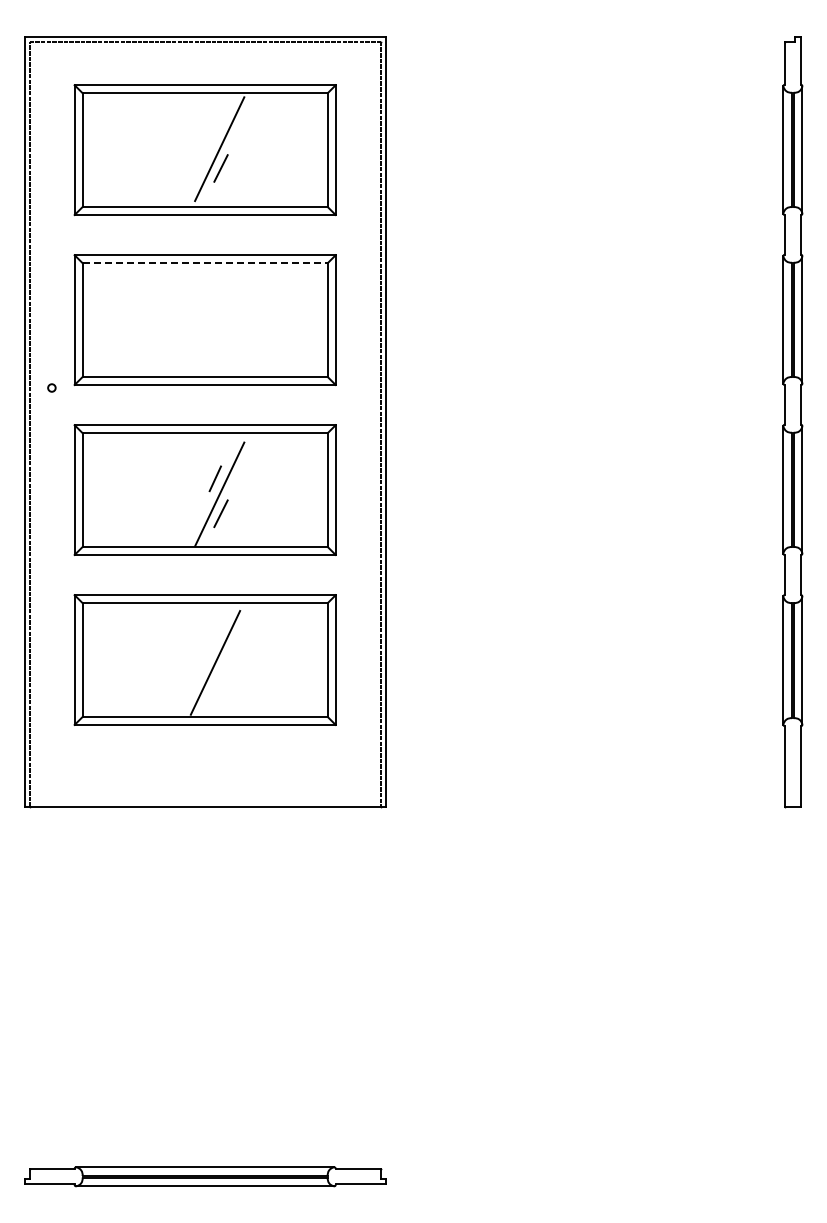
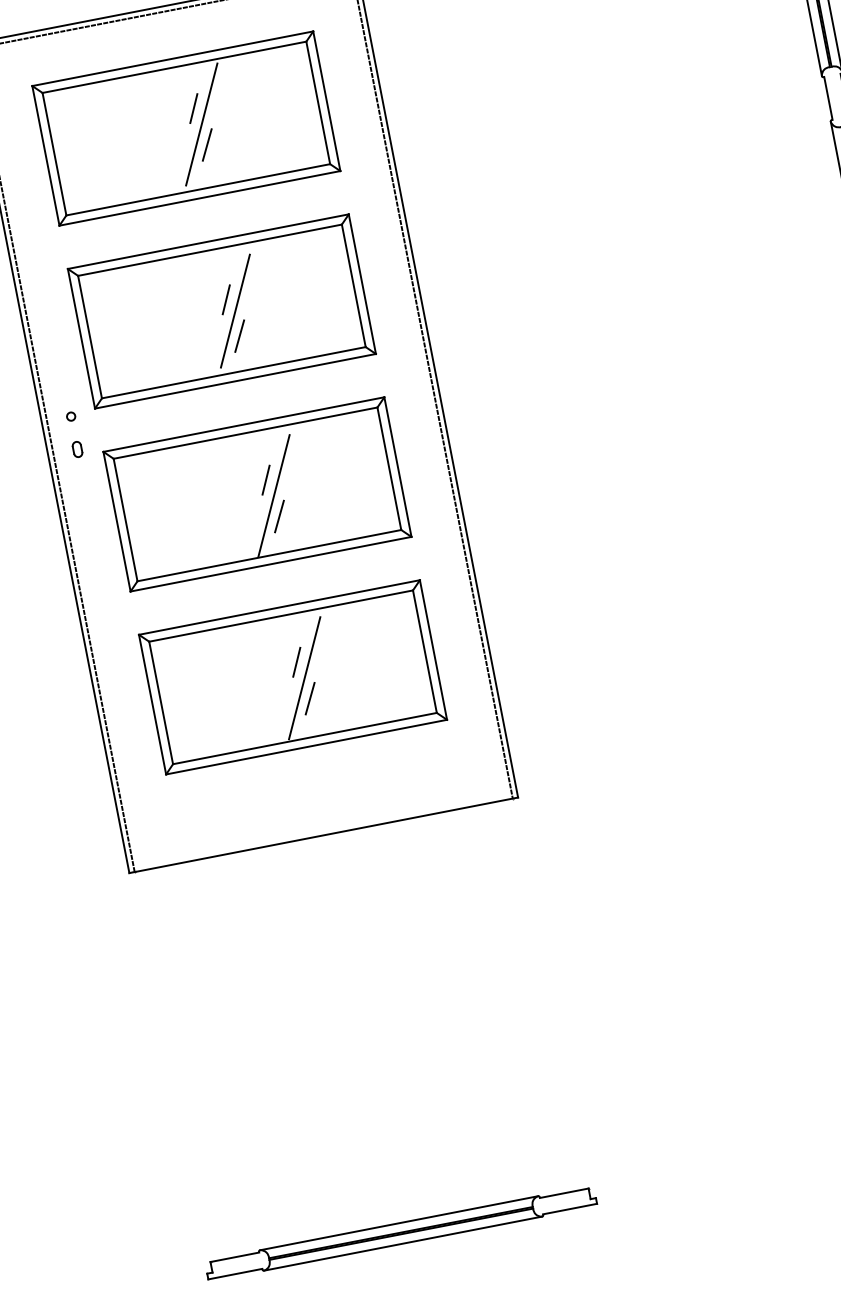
line: (214, 133) -> (192, 108), added
line: (205, 263) -> (210, 250), dashed -> solid
line: (210, 310) -> (225, 300), added
line: (217, 322) -> (235, 311), added
line: (216, 345) -> (239, 336), added
part: (51, 418) -> (77, 449), added
line: (210, 646) -> (295, 661), added
line: (216, 681) -> (309, 698), added

